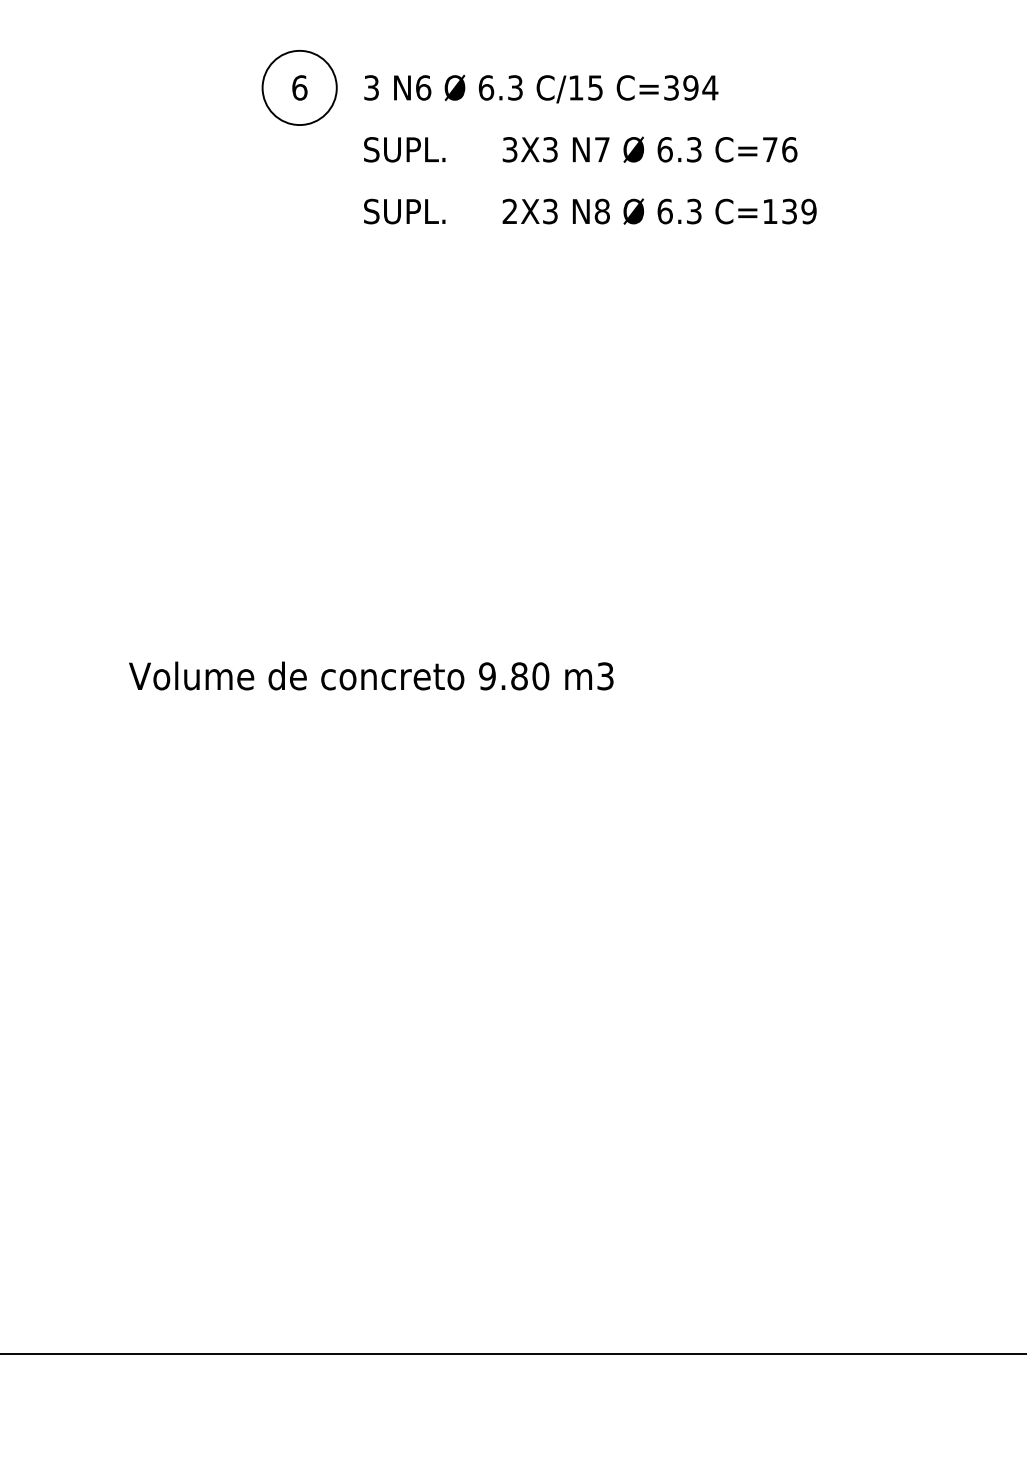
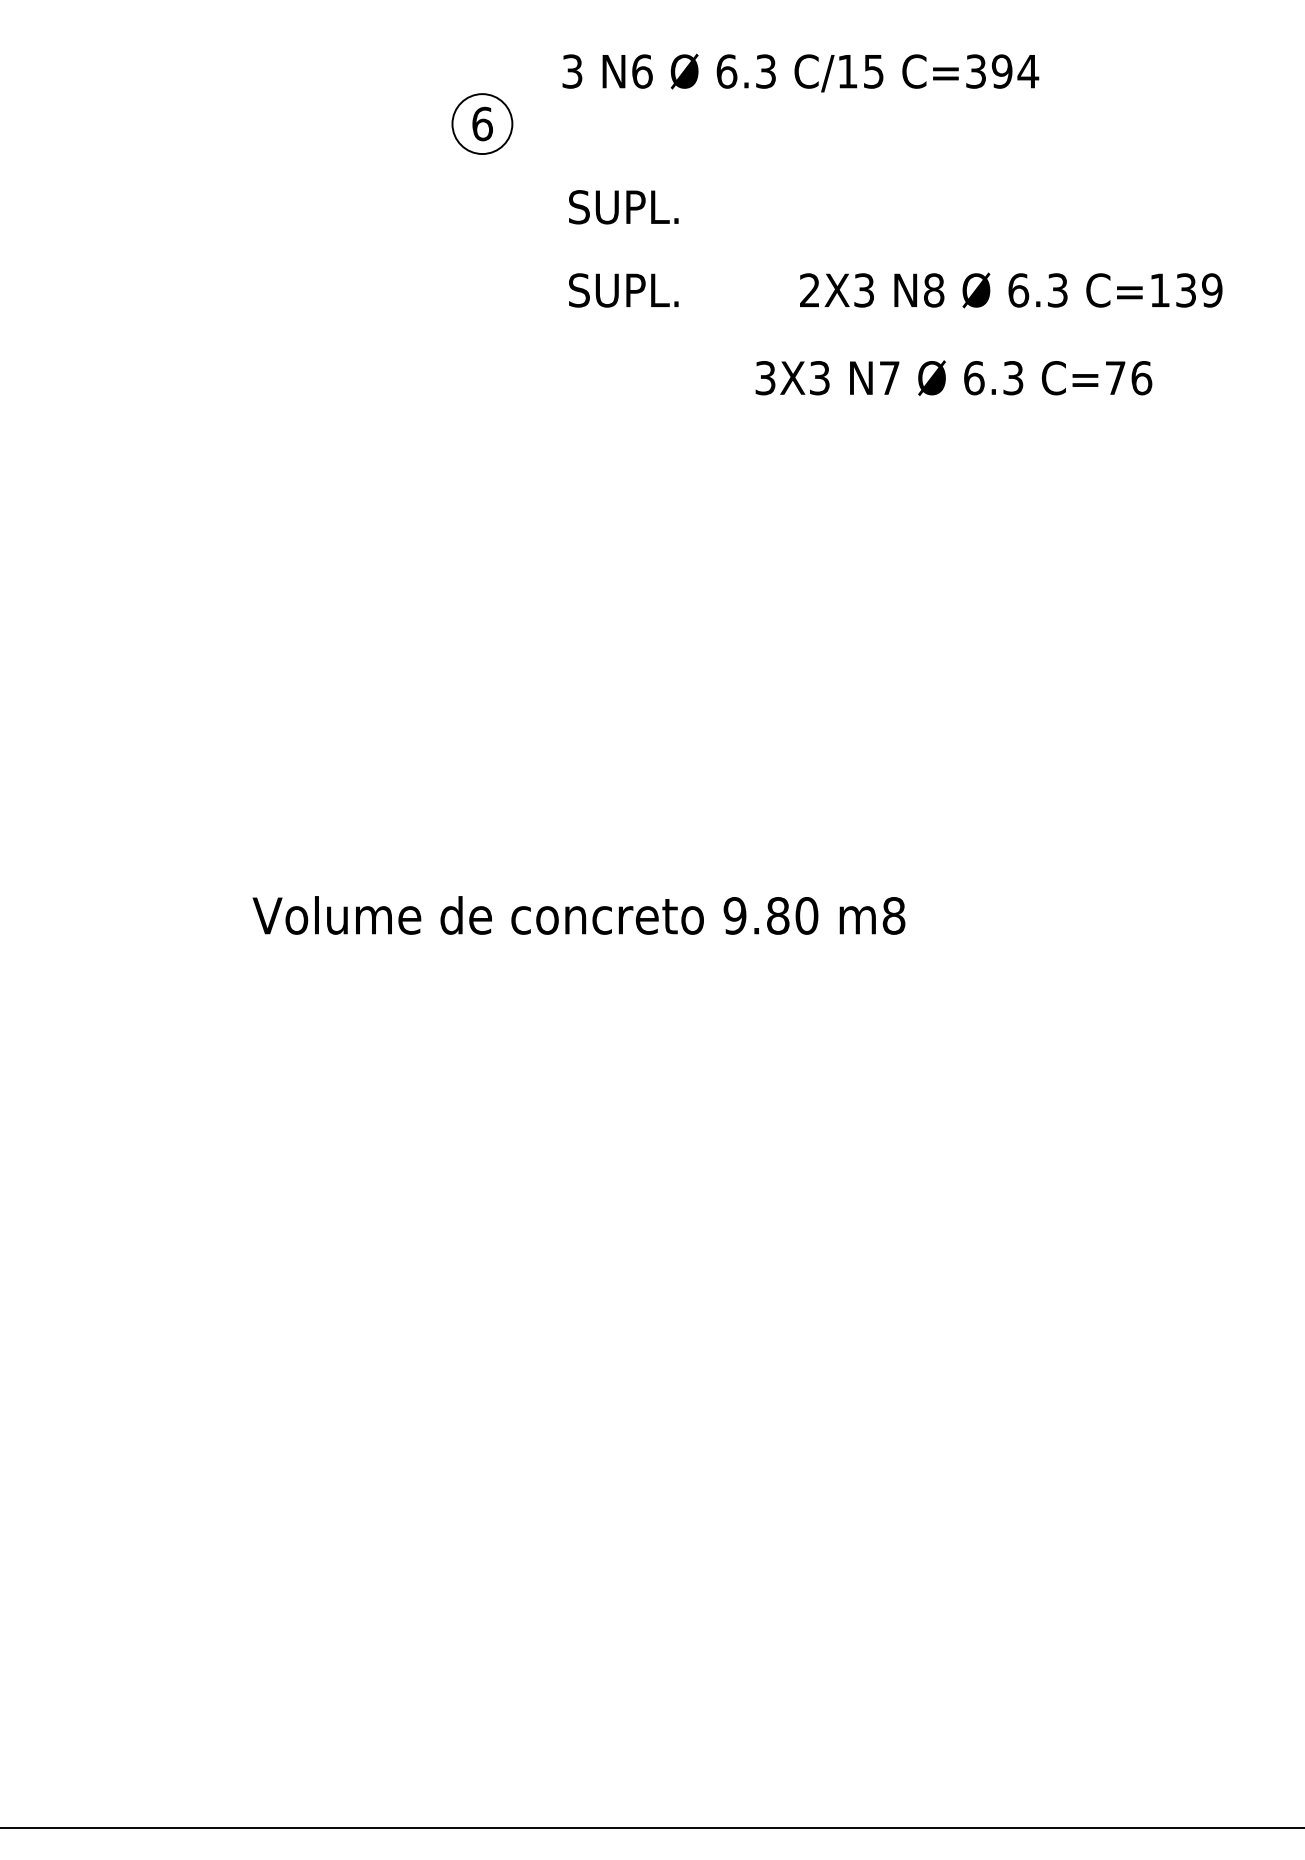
circle: (299, 87) -> (482, 123), size x0.6
text: (541, 88) -> (801, 72), moved
text: (649, 149) -> (953, 377), moved
text: (659, 211) -> (1011, 290), moved
text: (605, 676) -> (893, 916), m3 -> m8

